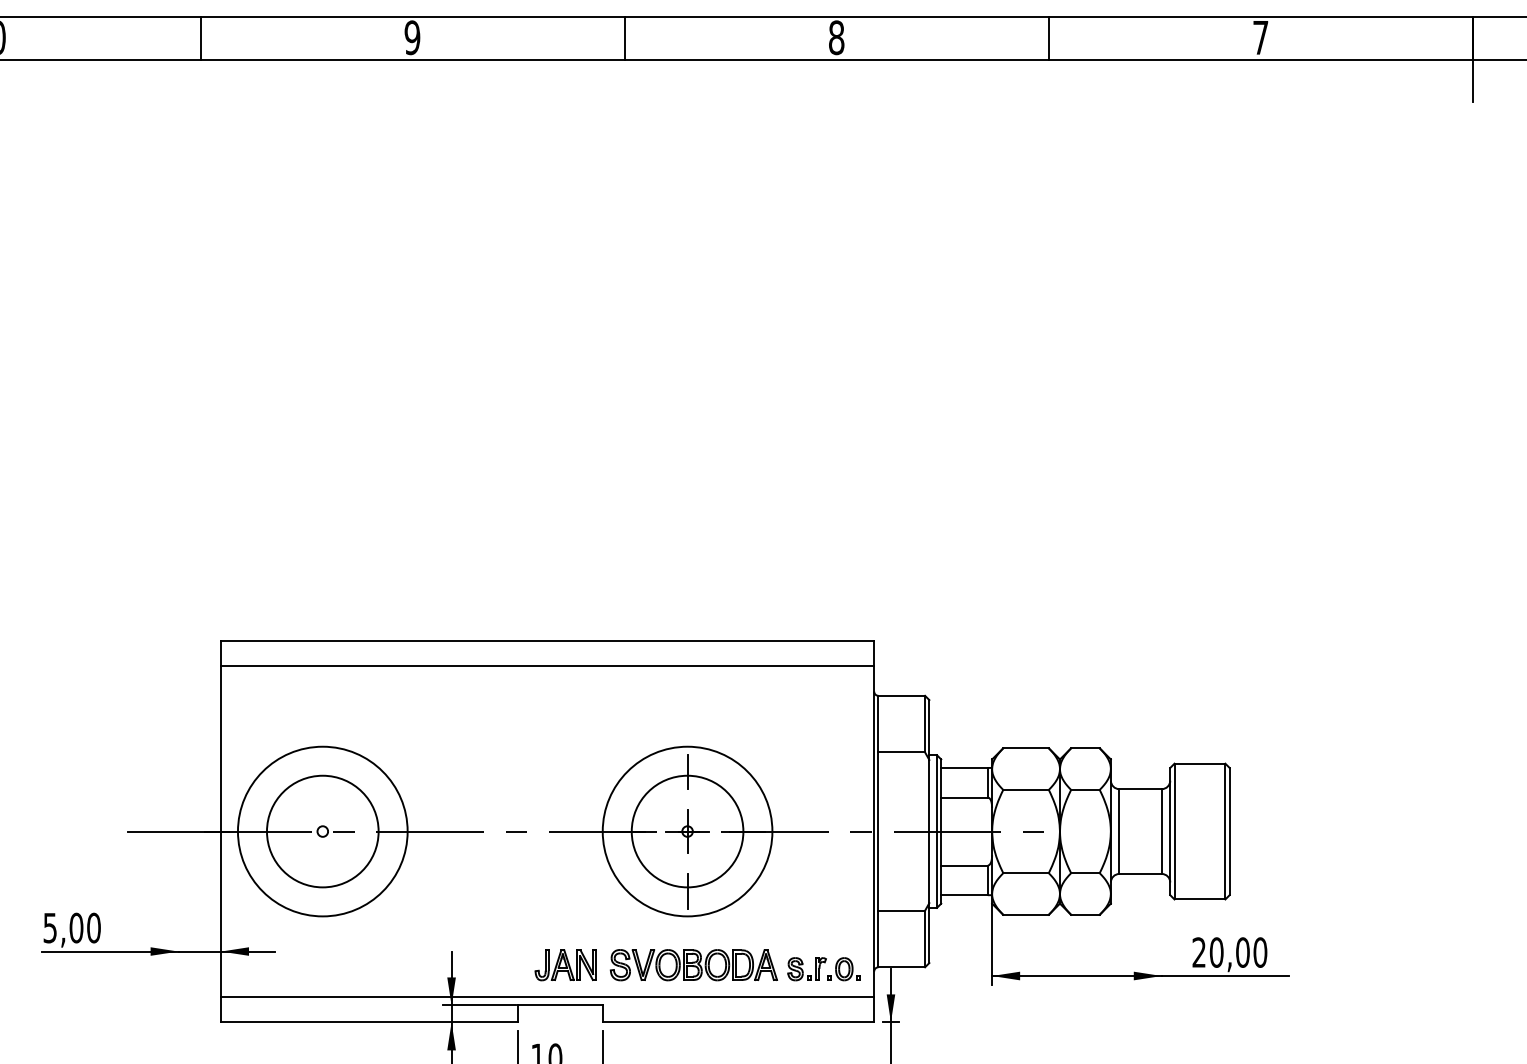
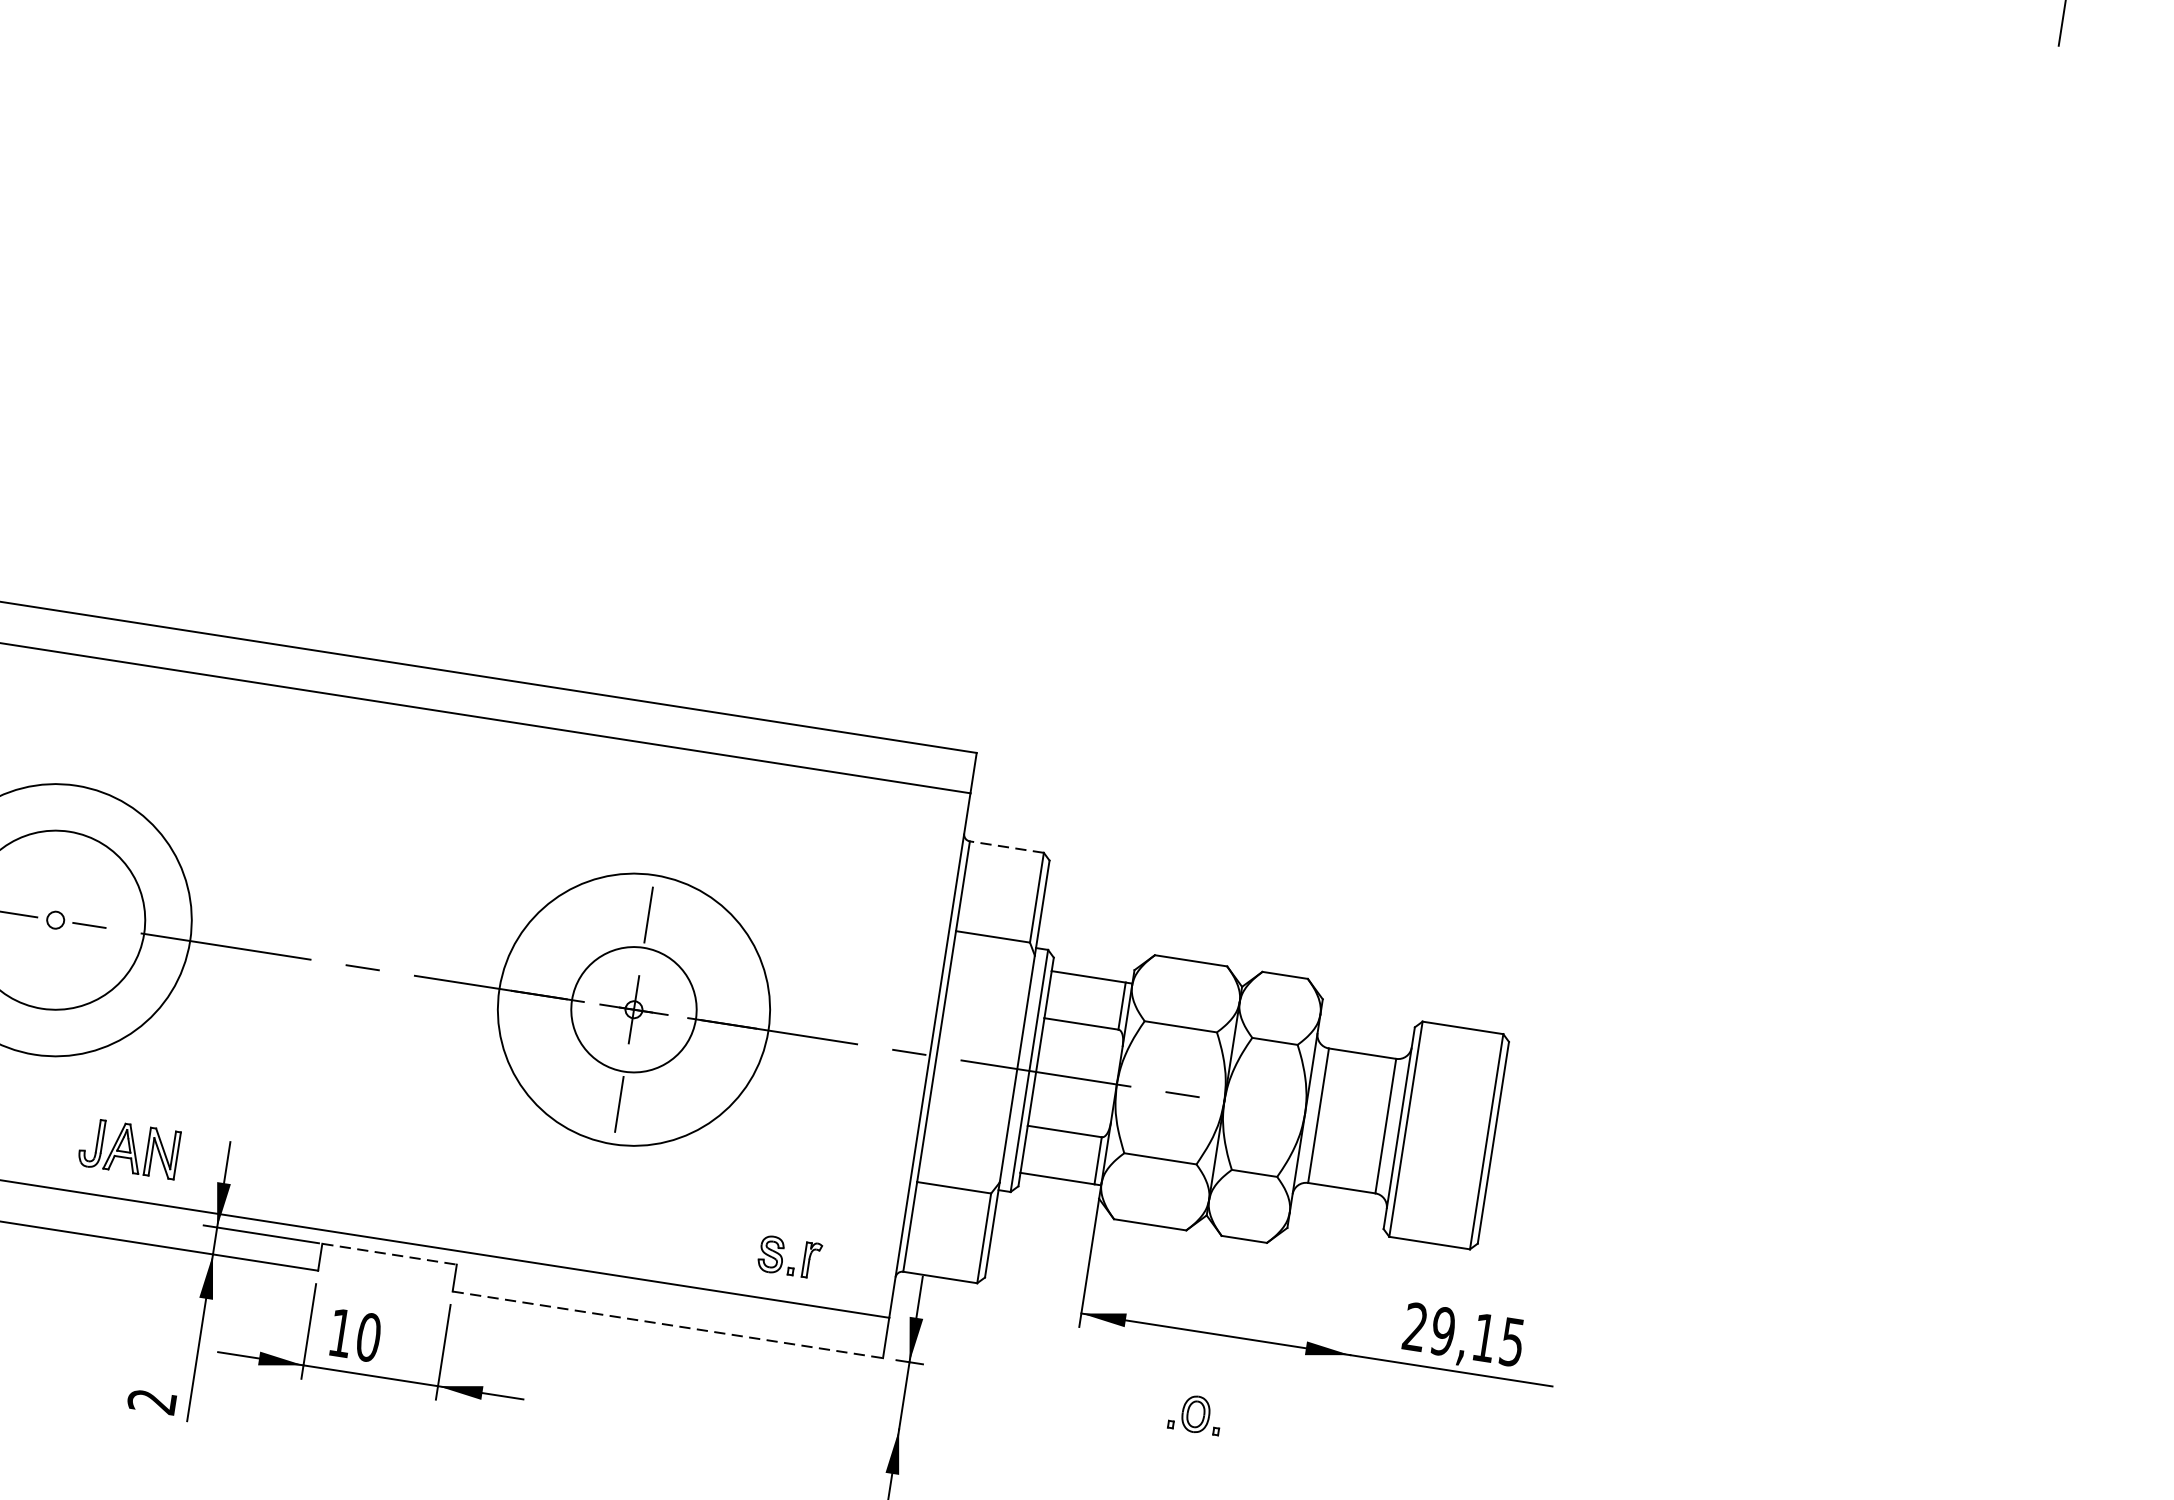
line: (901, 695) -> (1006, 846), solid -> dashed
circle: (687, 831) -> (633, 1009), size x0.7
text: (1238, 952) -> (1477, 1336), 20,00 -> 29,15
part: (565, 965) -> (128, 1148), moved
part: (693, 965) -> (610, 1223), removed
part: (843, 969) -> (1194, 1414), moved
line: (560, 1005) -> (389, 1254), solid -> dashed
line: (738, 1022) -> (667, 1324), solid -> dashed

